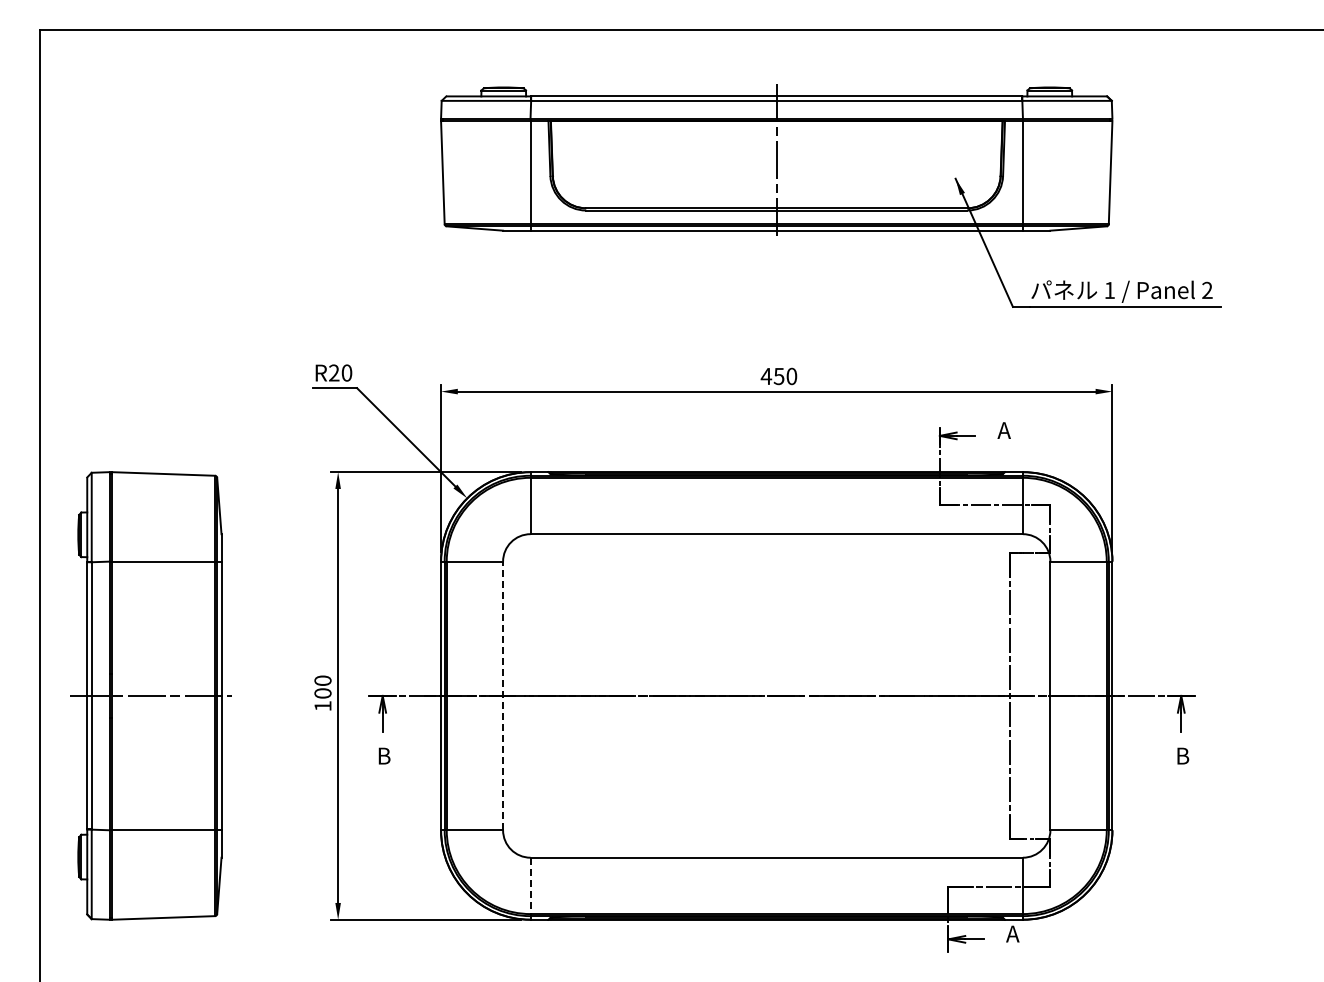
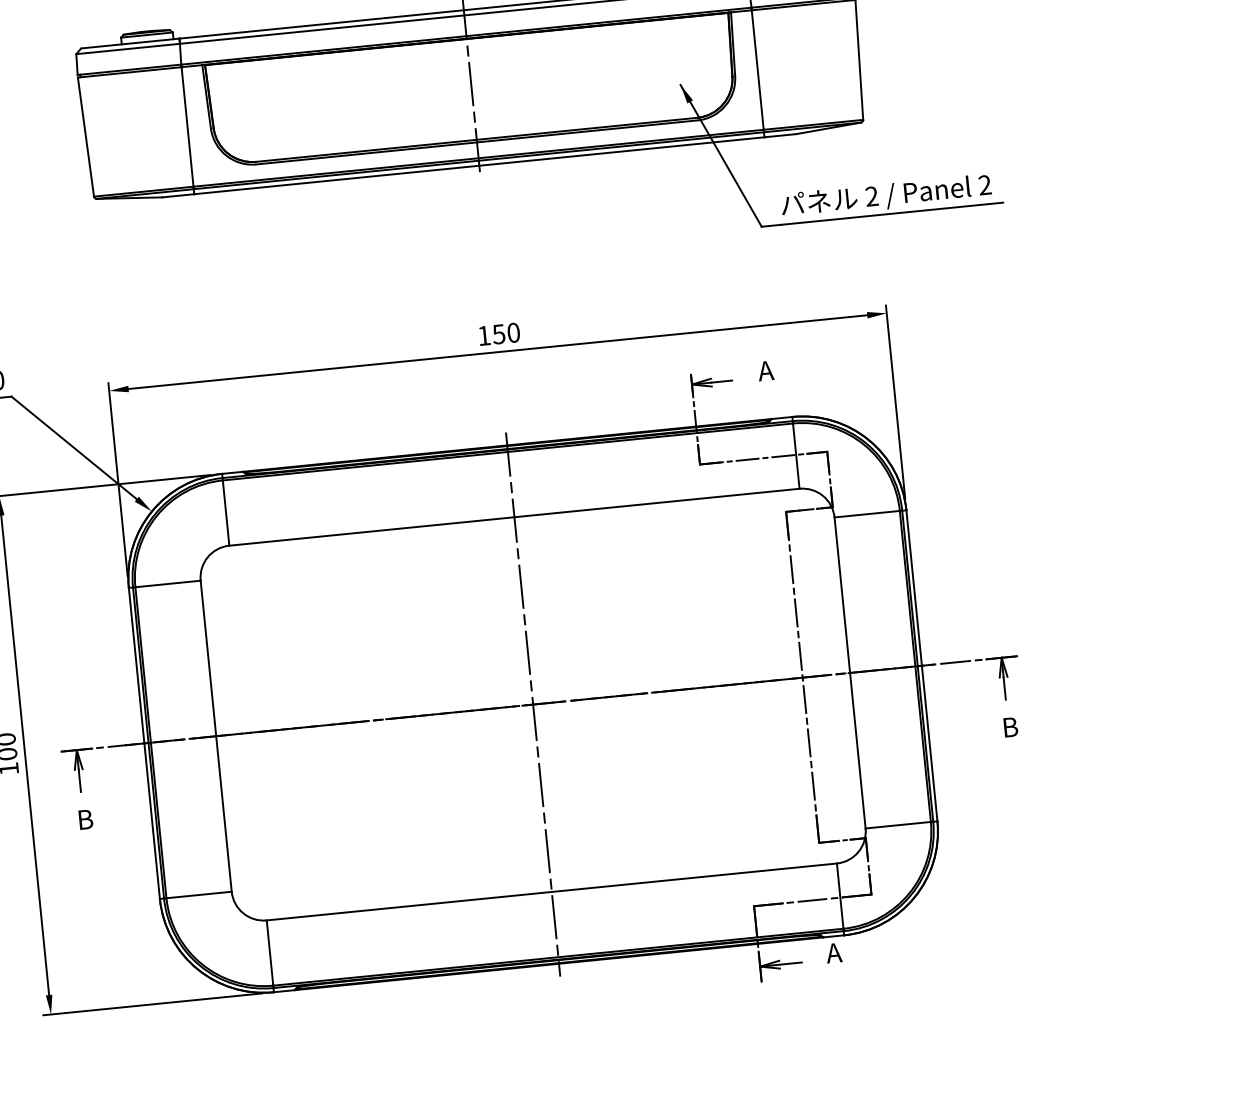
text: (1109, 289) -> (871, 195), 1 -> 2
text: (766, 376) -> (484, 335), 450 -> 150
line: (503, 695) -> (216, 735), dashed -> solid
line: (776, 695) -> (532, 704), added
line: (530, 886) -> (269, 953), dashed -> solid

